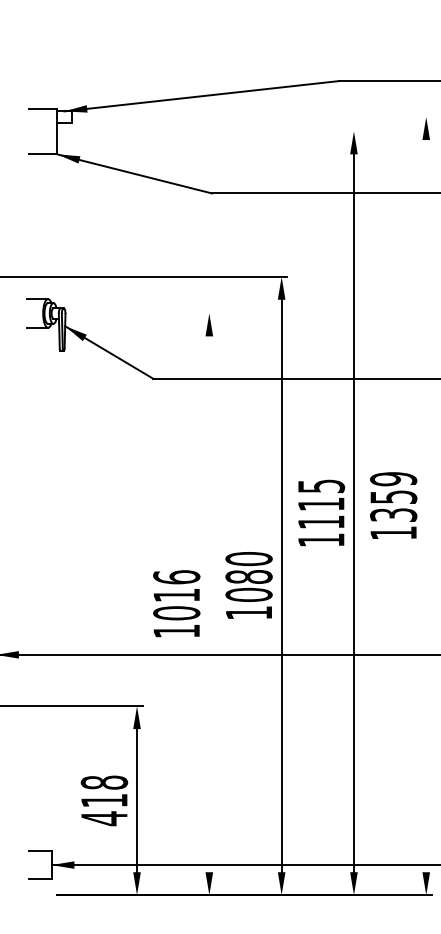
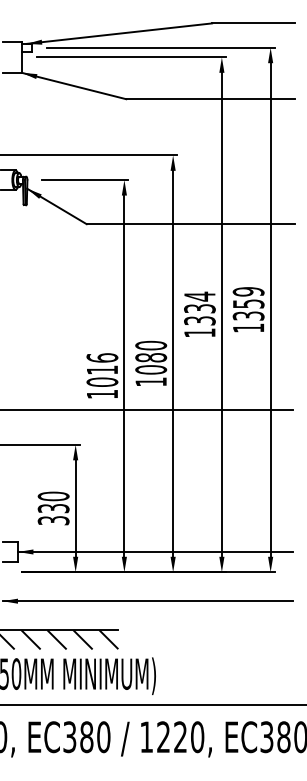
line: (262, 116) -> (160, 47), added
line: (219, 131) -> (131, 57), added
line: (150, 314) -> (84, 180), added
text: (320, 503) -> (199, 308), 1115 -> 1334
line: (426, 505) -> (270, 309), added
line: (209, 603) -> (124, 375), added
text: (104, 800) -> (53, 508), 418 -> 330

